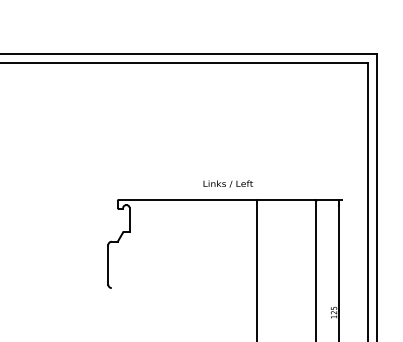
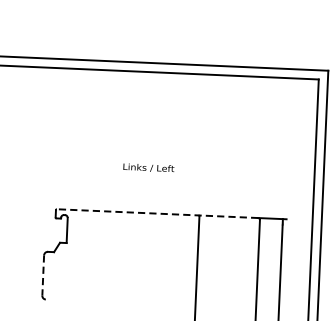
text: (227, 183) -> (148, 167), moved
line: (216, 199) -> (157, 213), solid -> dashed
line: (108, 264) -> (43, 275), solid -> dashed

